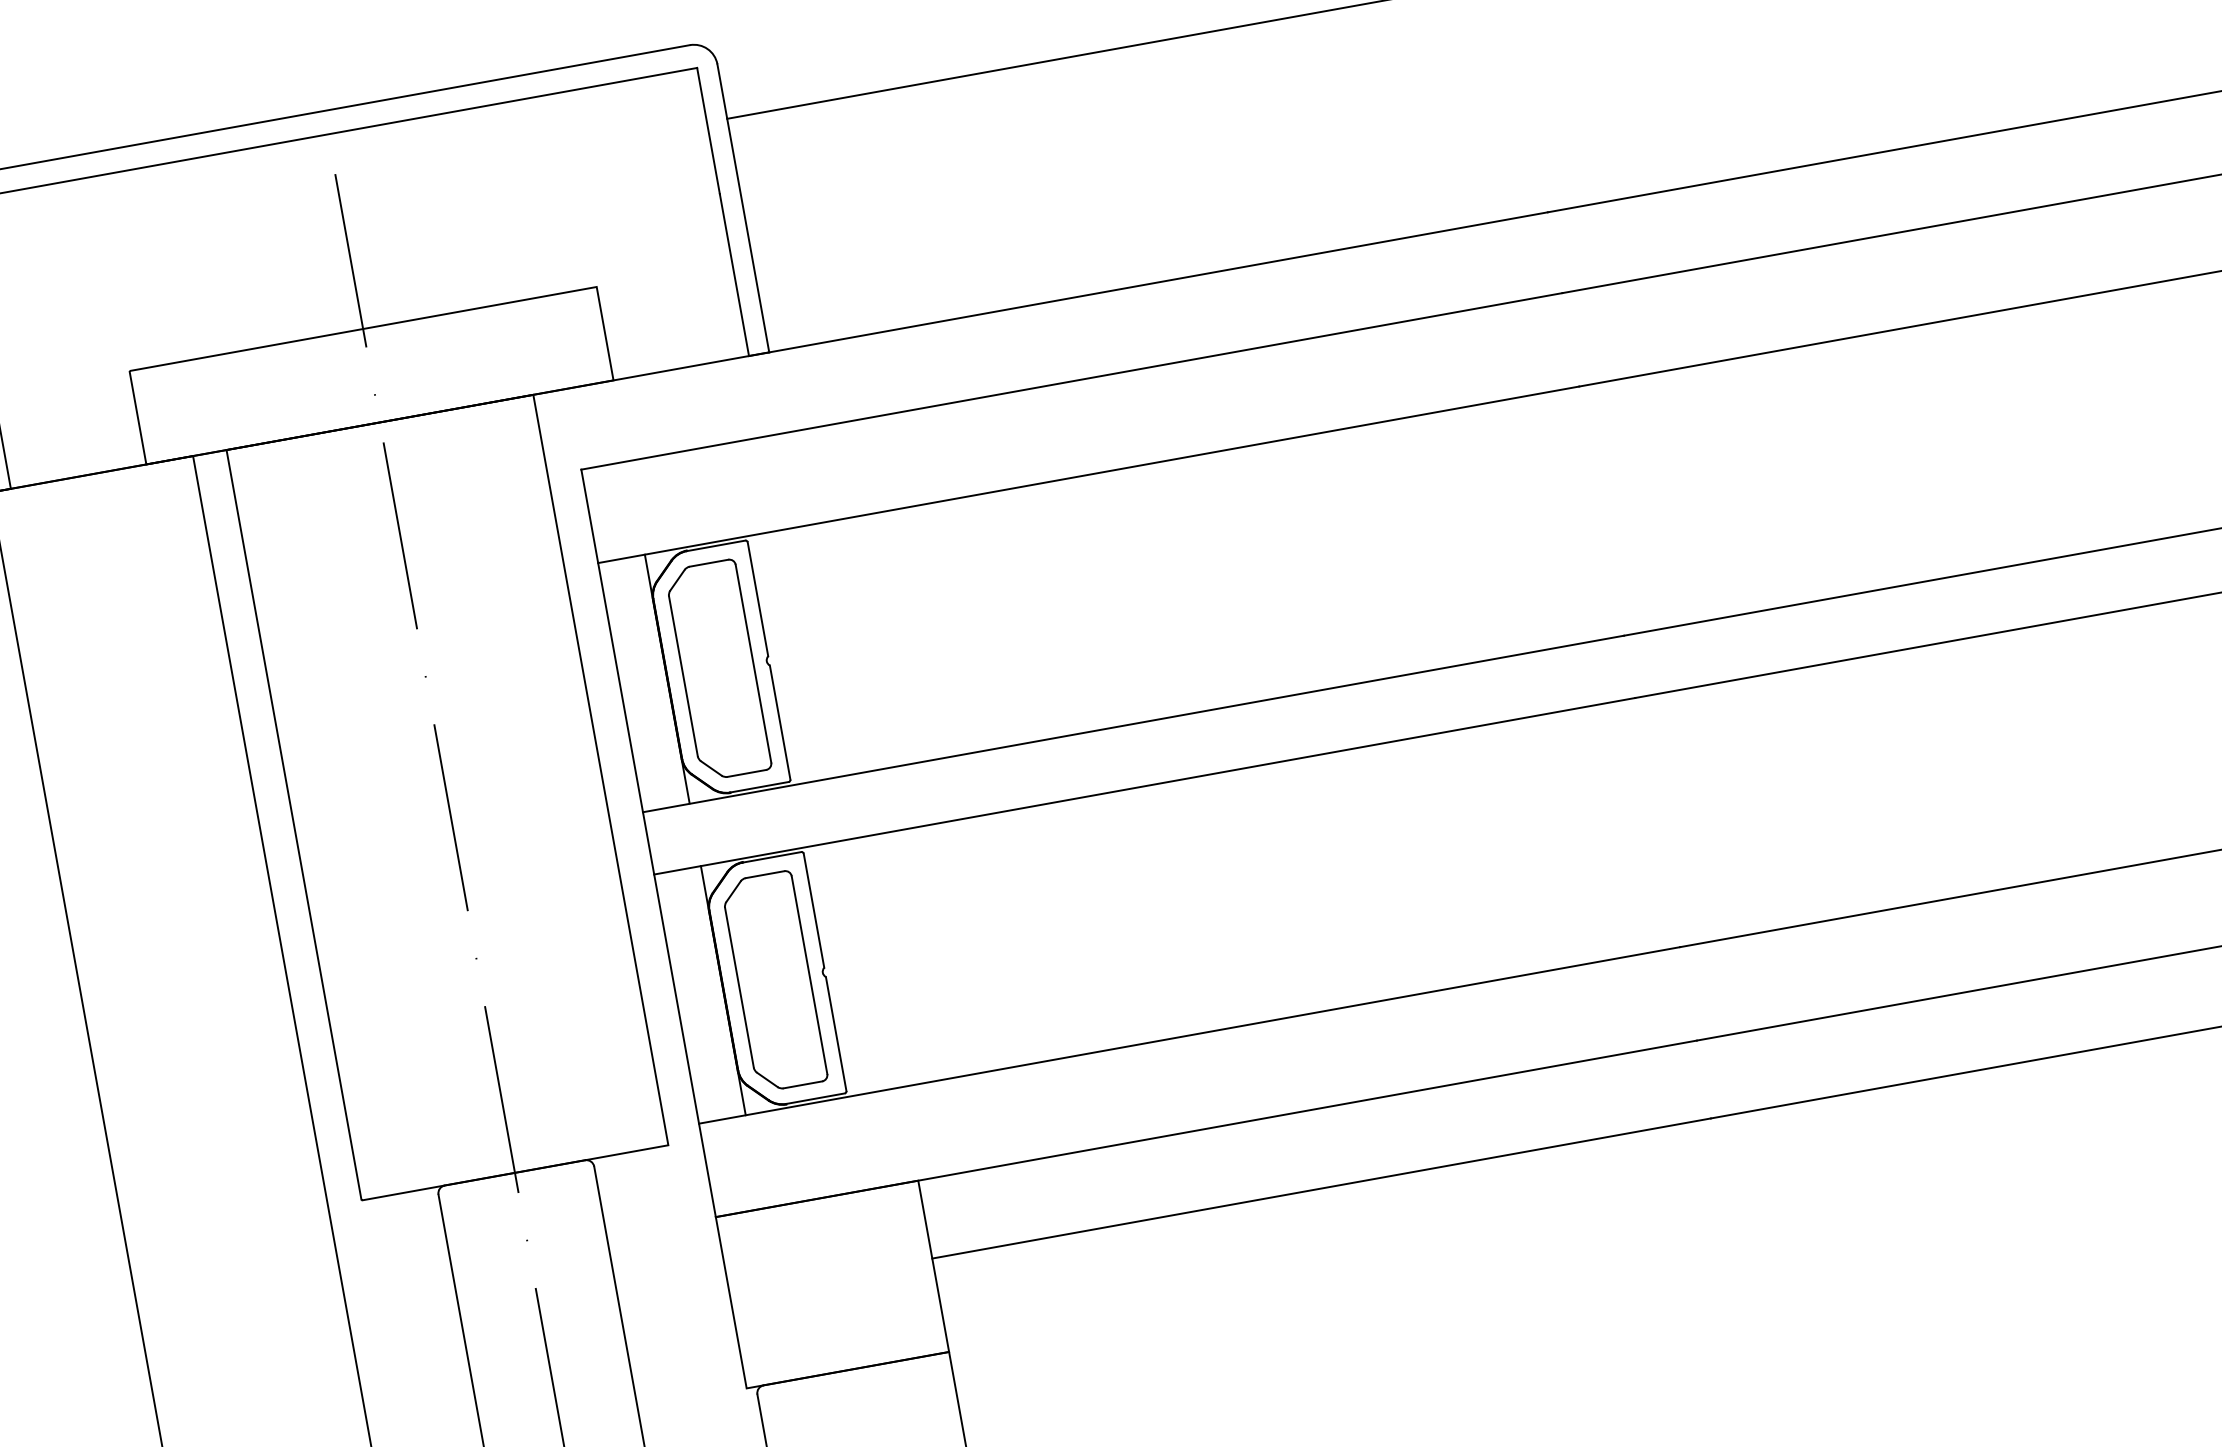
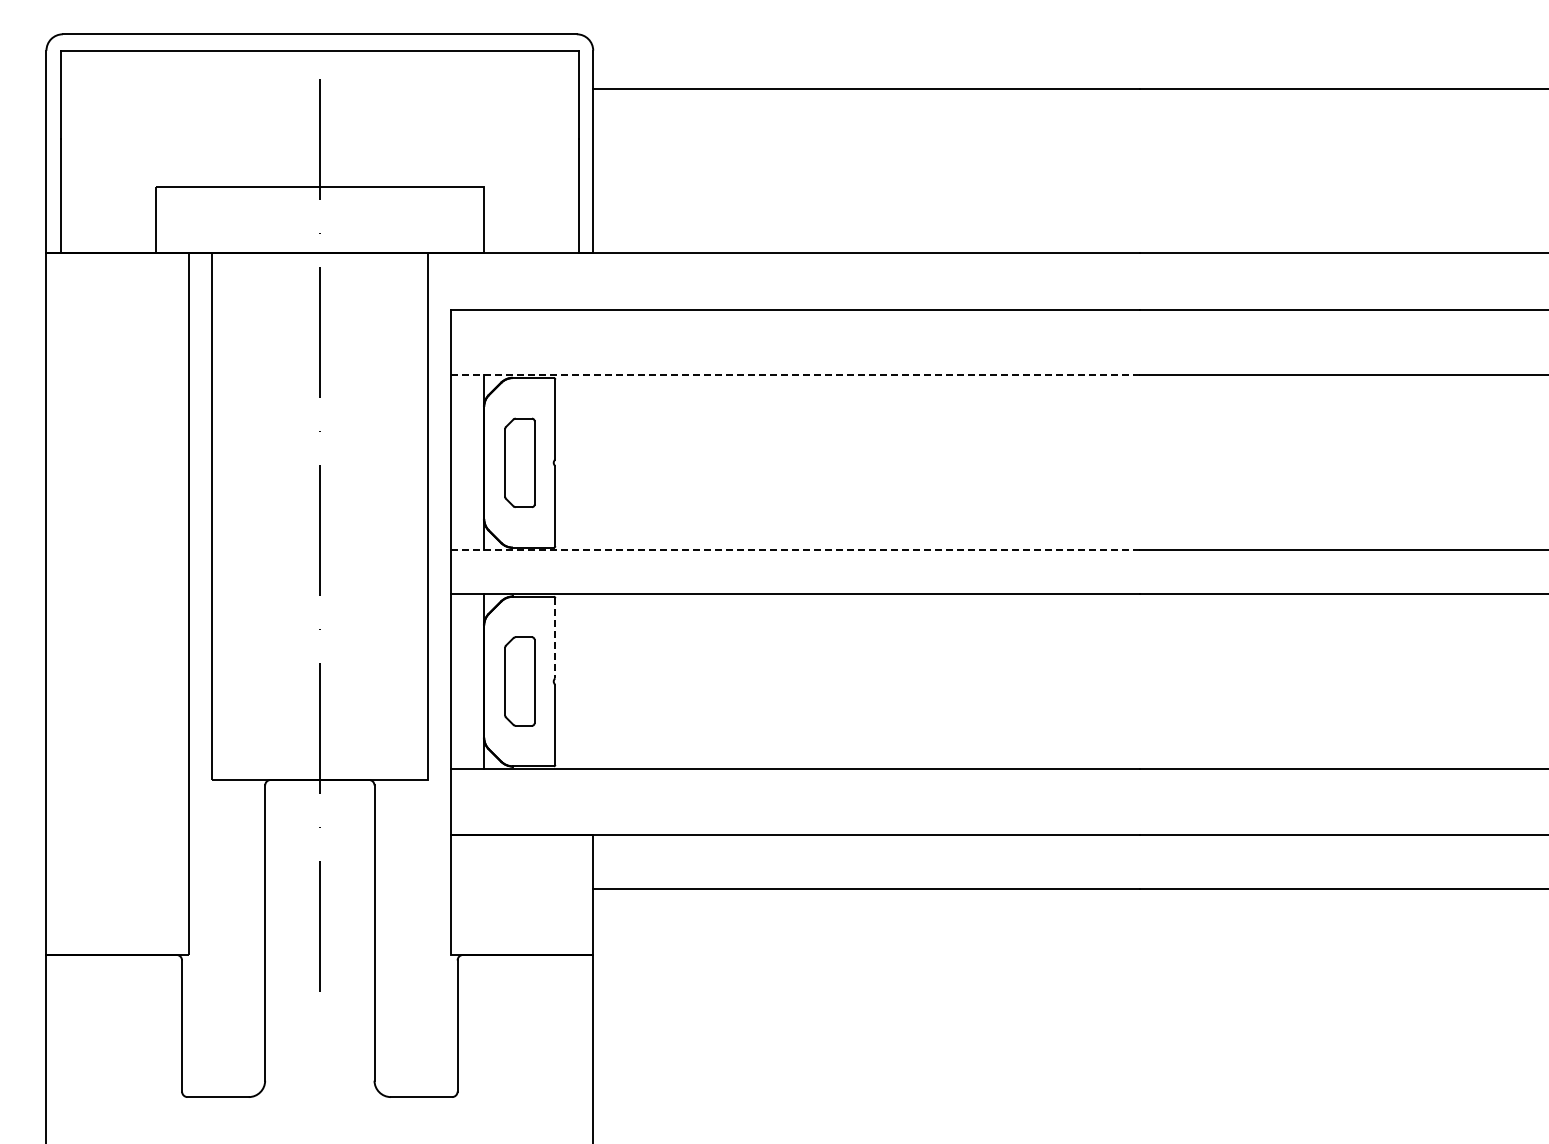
line: (1090, 474) -> (796, 375), solid -> dashed
part: (717, 669) -> (519, 462), size x0.6
line: (1134, 723) -> (796, 550), solid -> dashed
line: (814, 911) -> (555, 638), solid -> dashed
part: (774, 981) -> (519, 681), size x0.6

